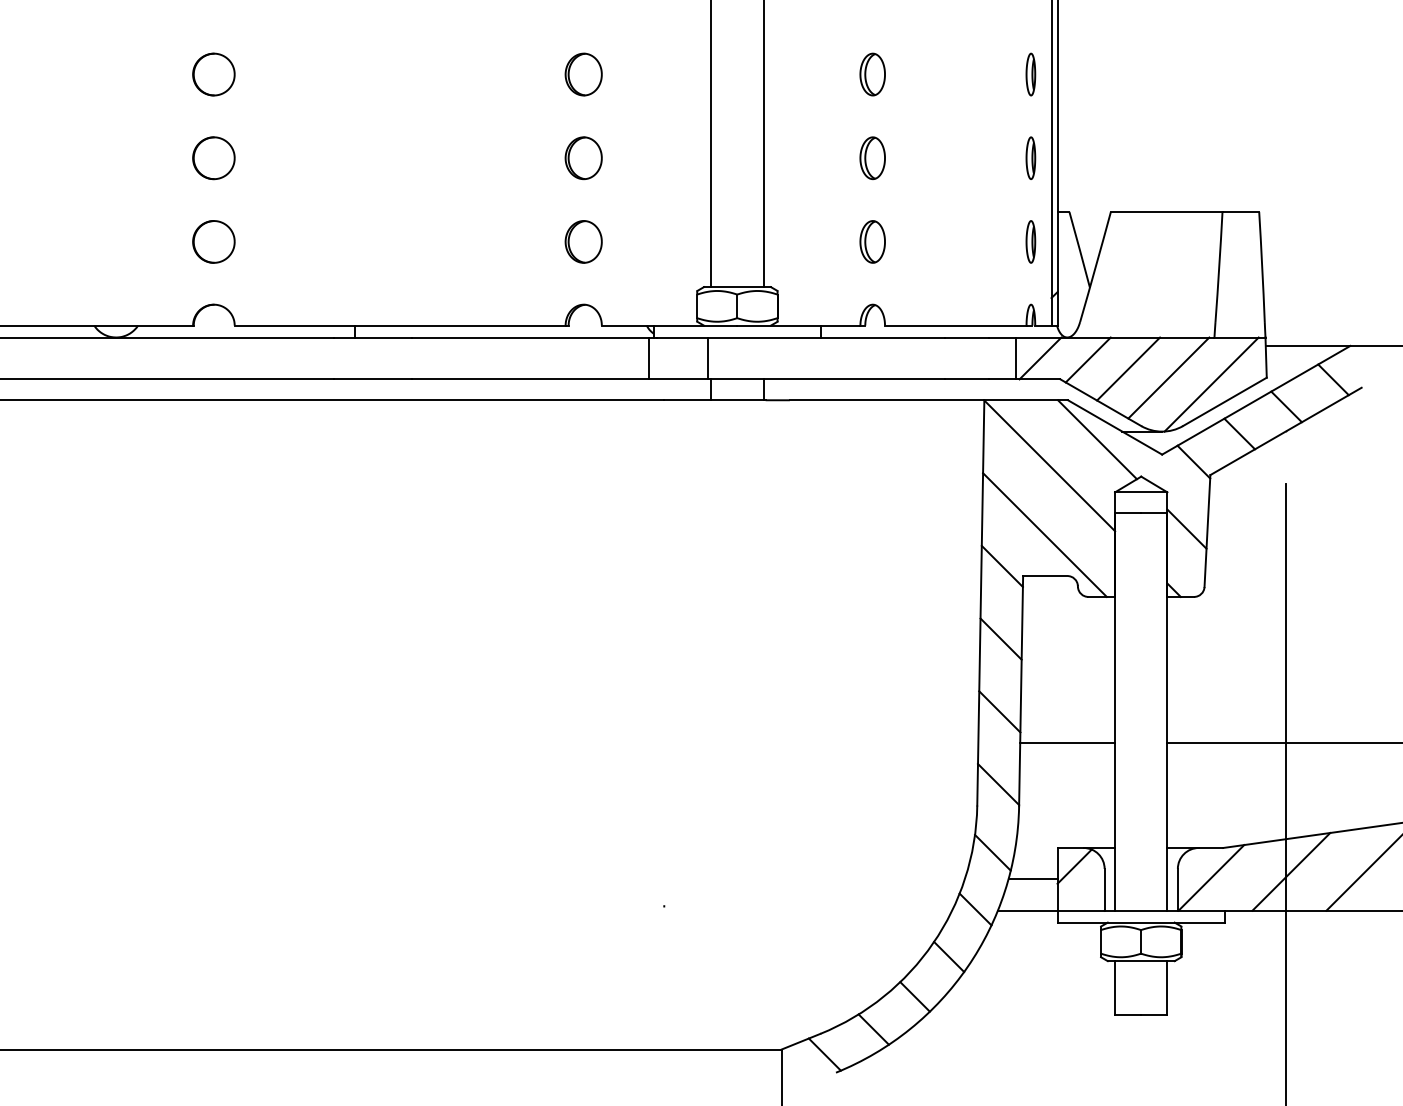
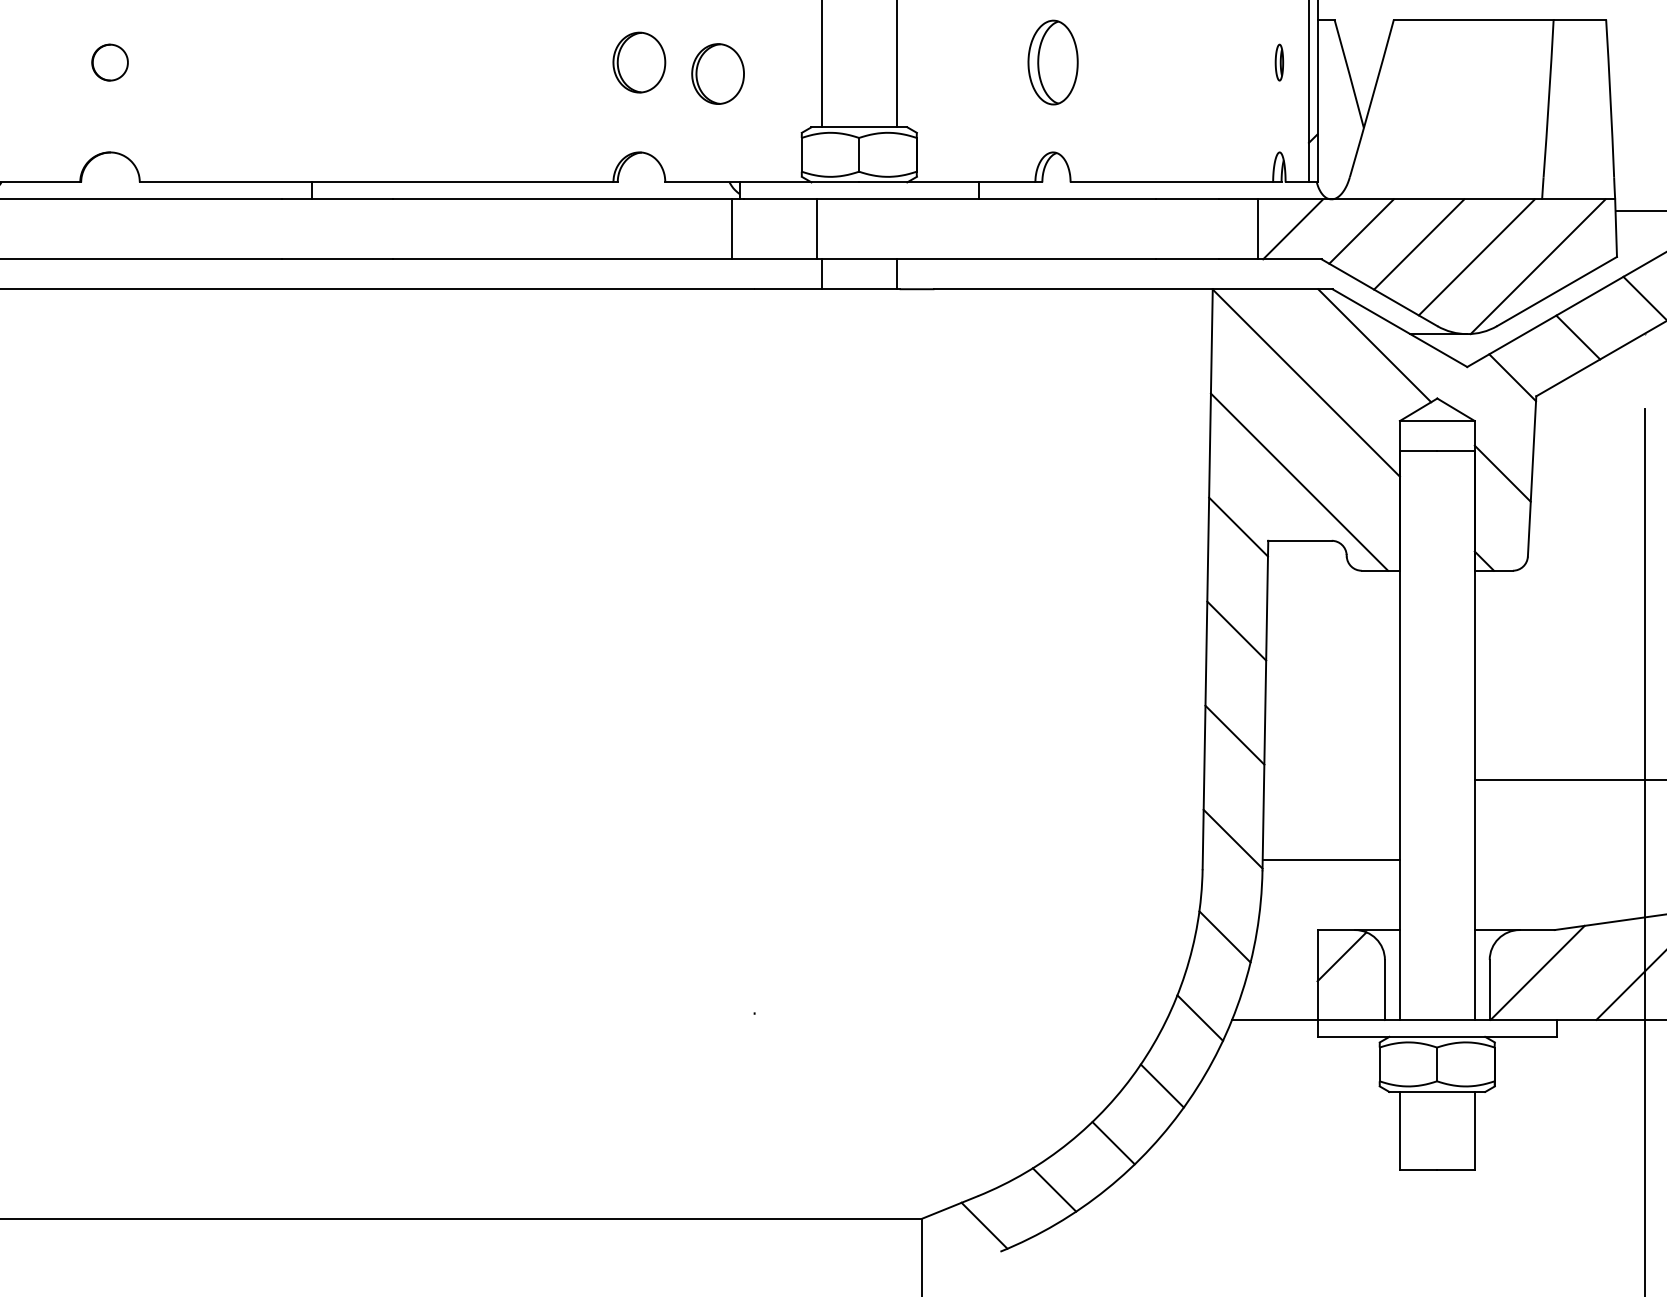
part: (213, 241) -> (109, 61), size x0.6
part: (872, 241) -> (1052, 61), size x1.4
part: (1030, 241) -> (1278, 61), size x0.6
part: (638, 249) -> (717, 73), added
line: (1067, 743) -> (1331, 860), moved
line: (1032, 879) -> (1281, 975), removed

